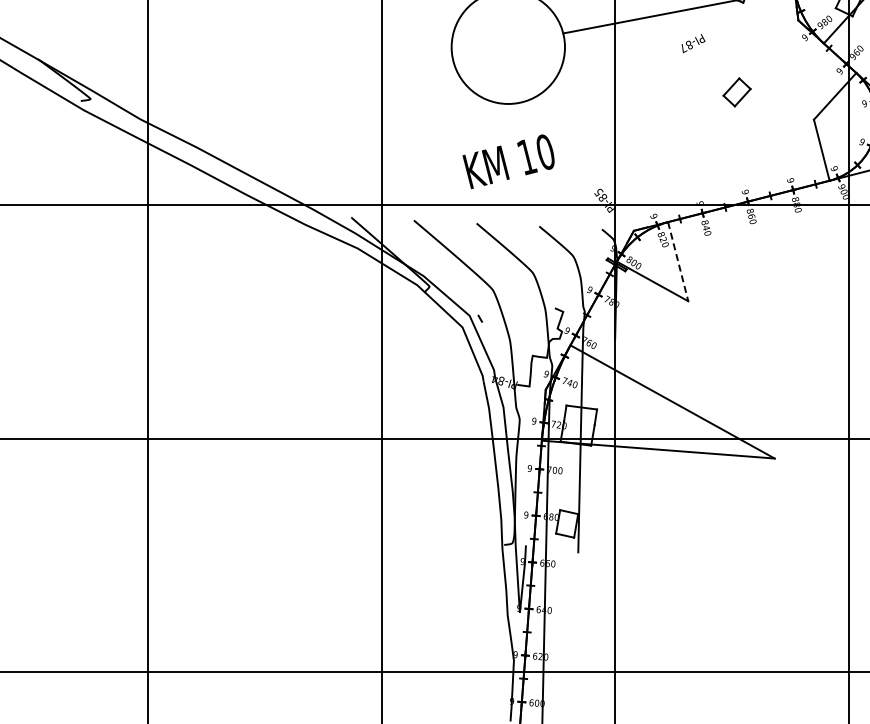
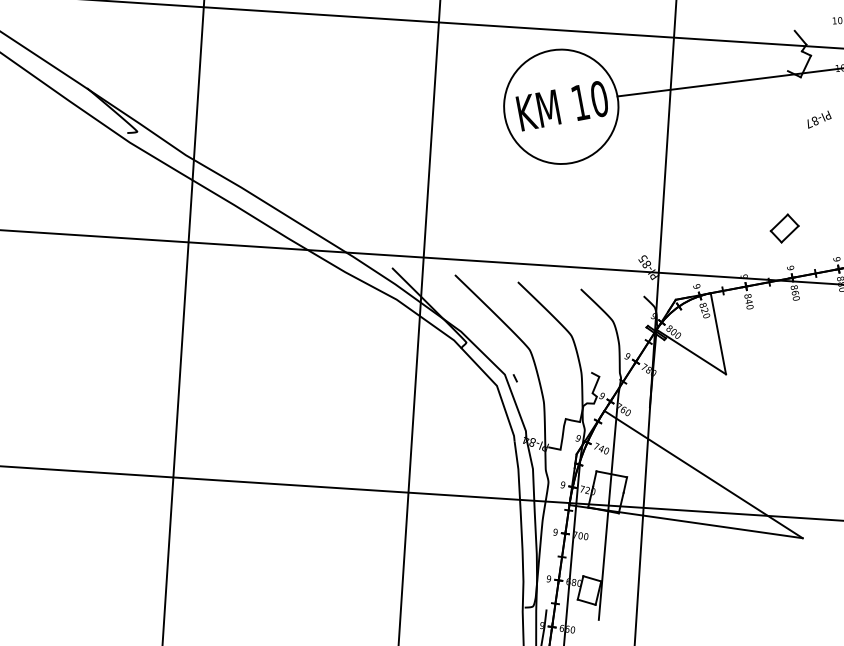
text: (693, 43) -> (819, 119), moved
part: (736, 92) -> (784, 228), moved
text: (508, 161) -> (561, 106), moved
line: (678, 261) -> (718, 333), dashed -> solid

